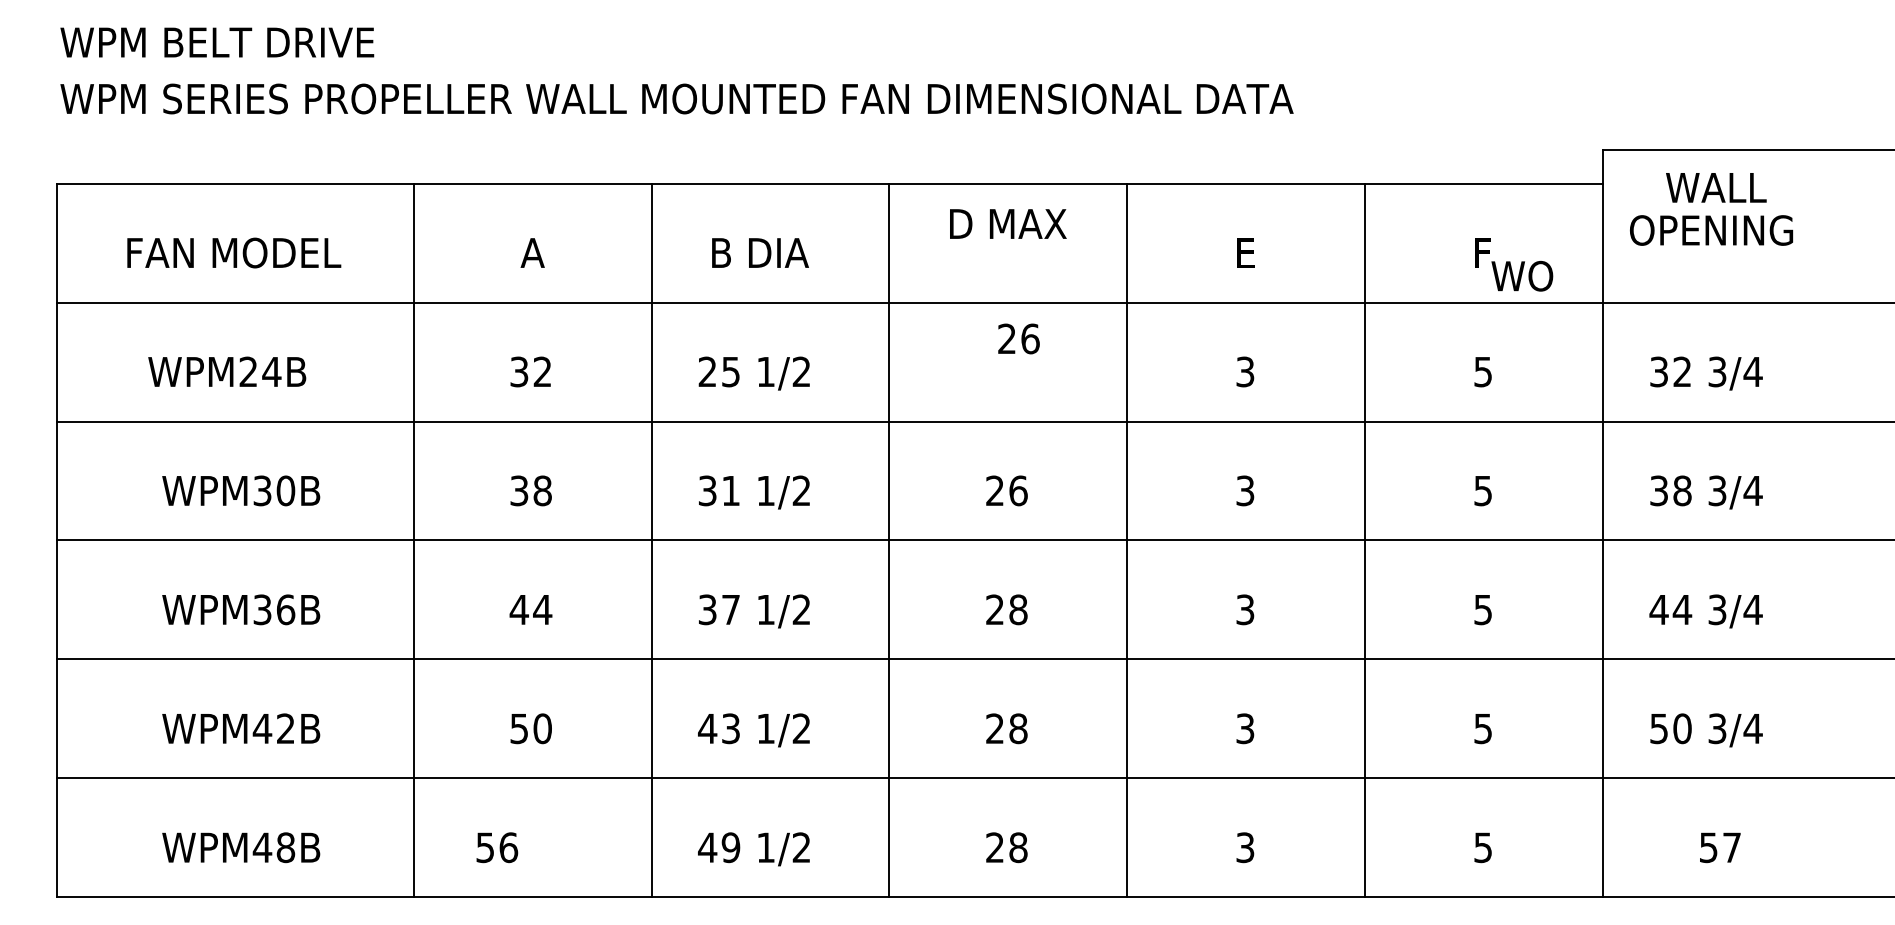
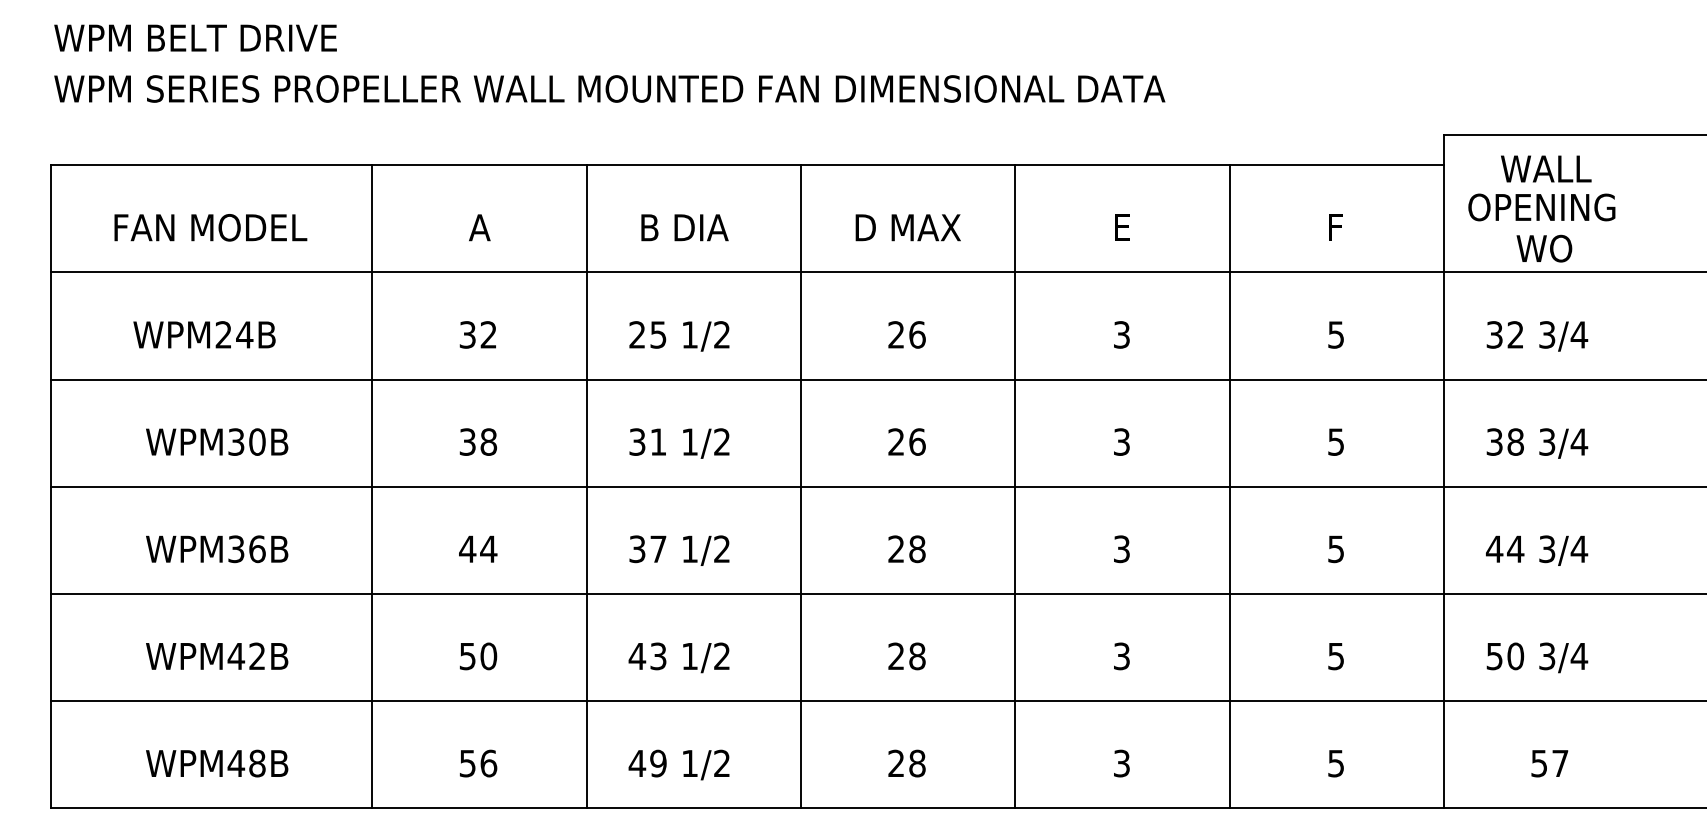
text: (1008, 223) -> (908, 227), moved
text: (1522, 275) -> (1544, 248), moved
text: (1018, 338) -> (906, 334), moved
text: (497, 847) -> (478, 763), moved

